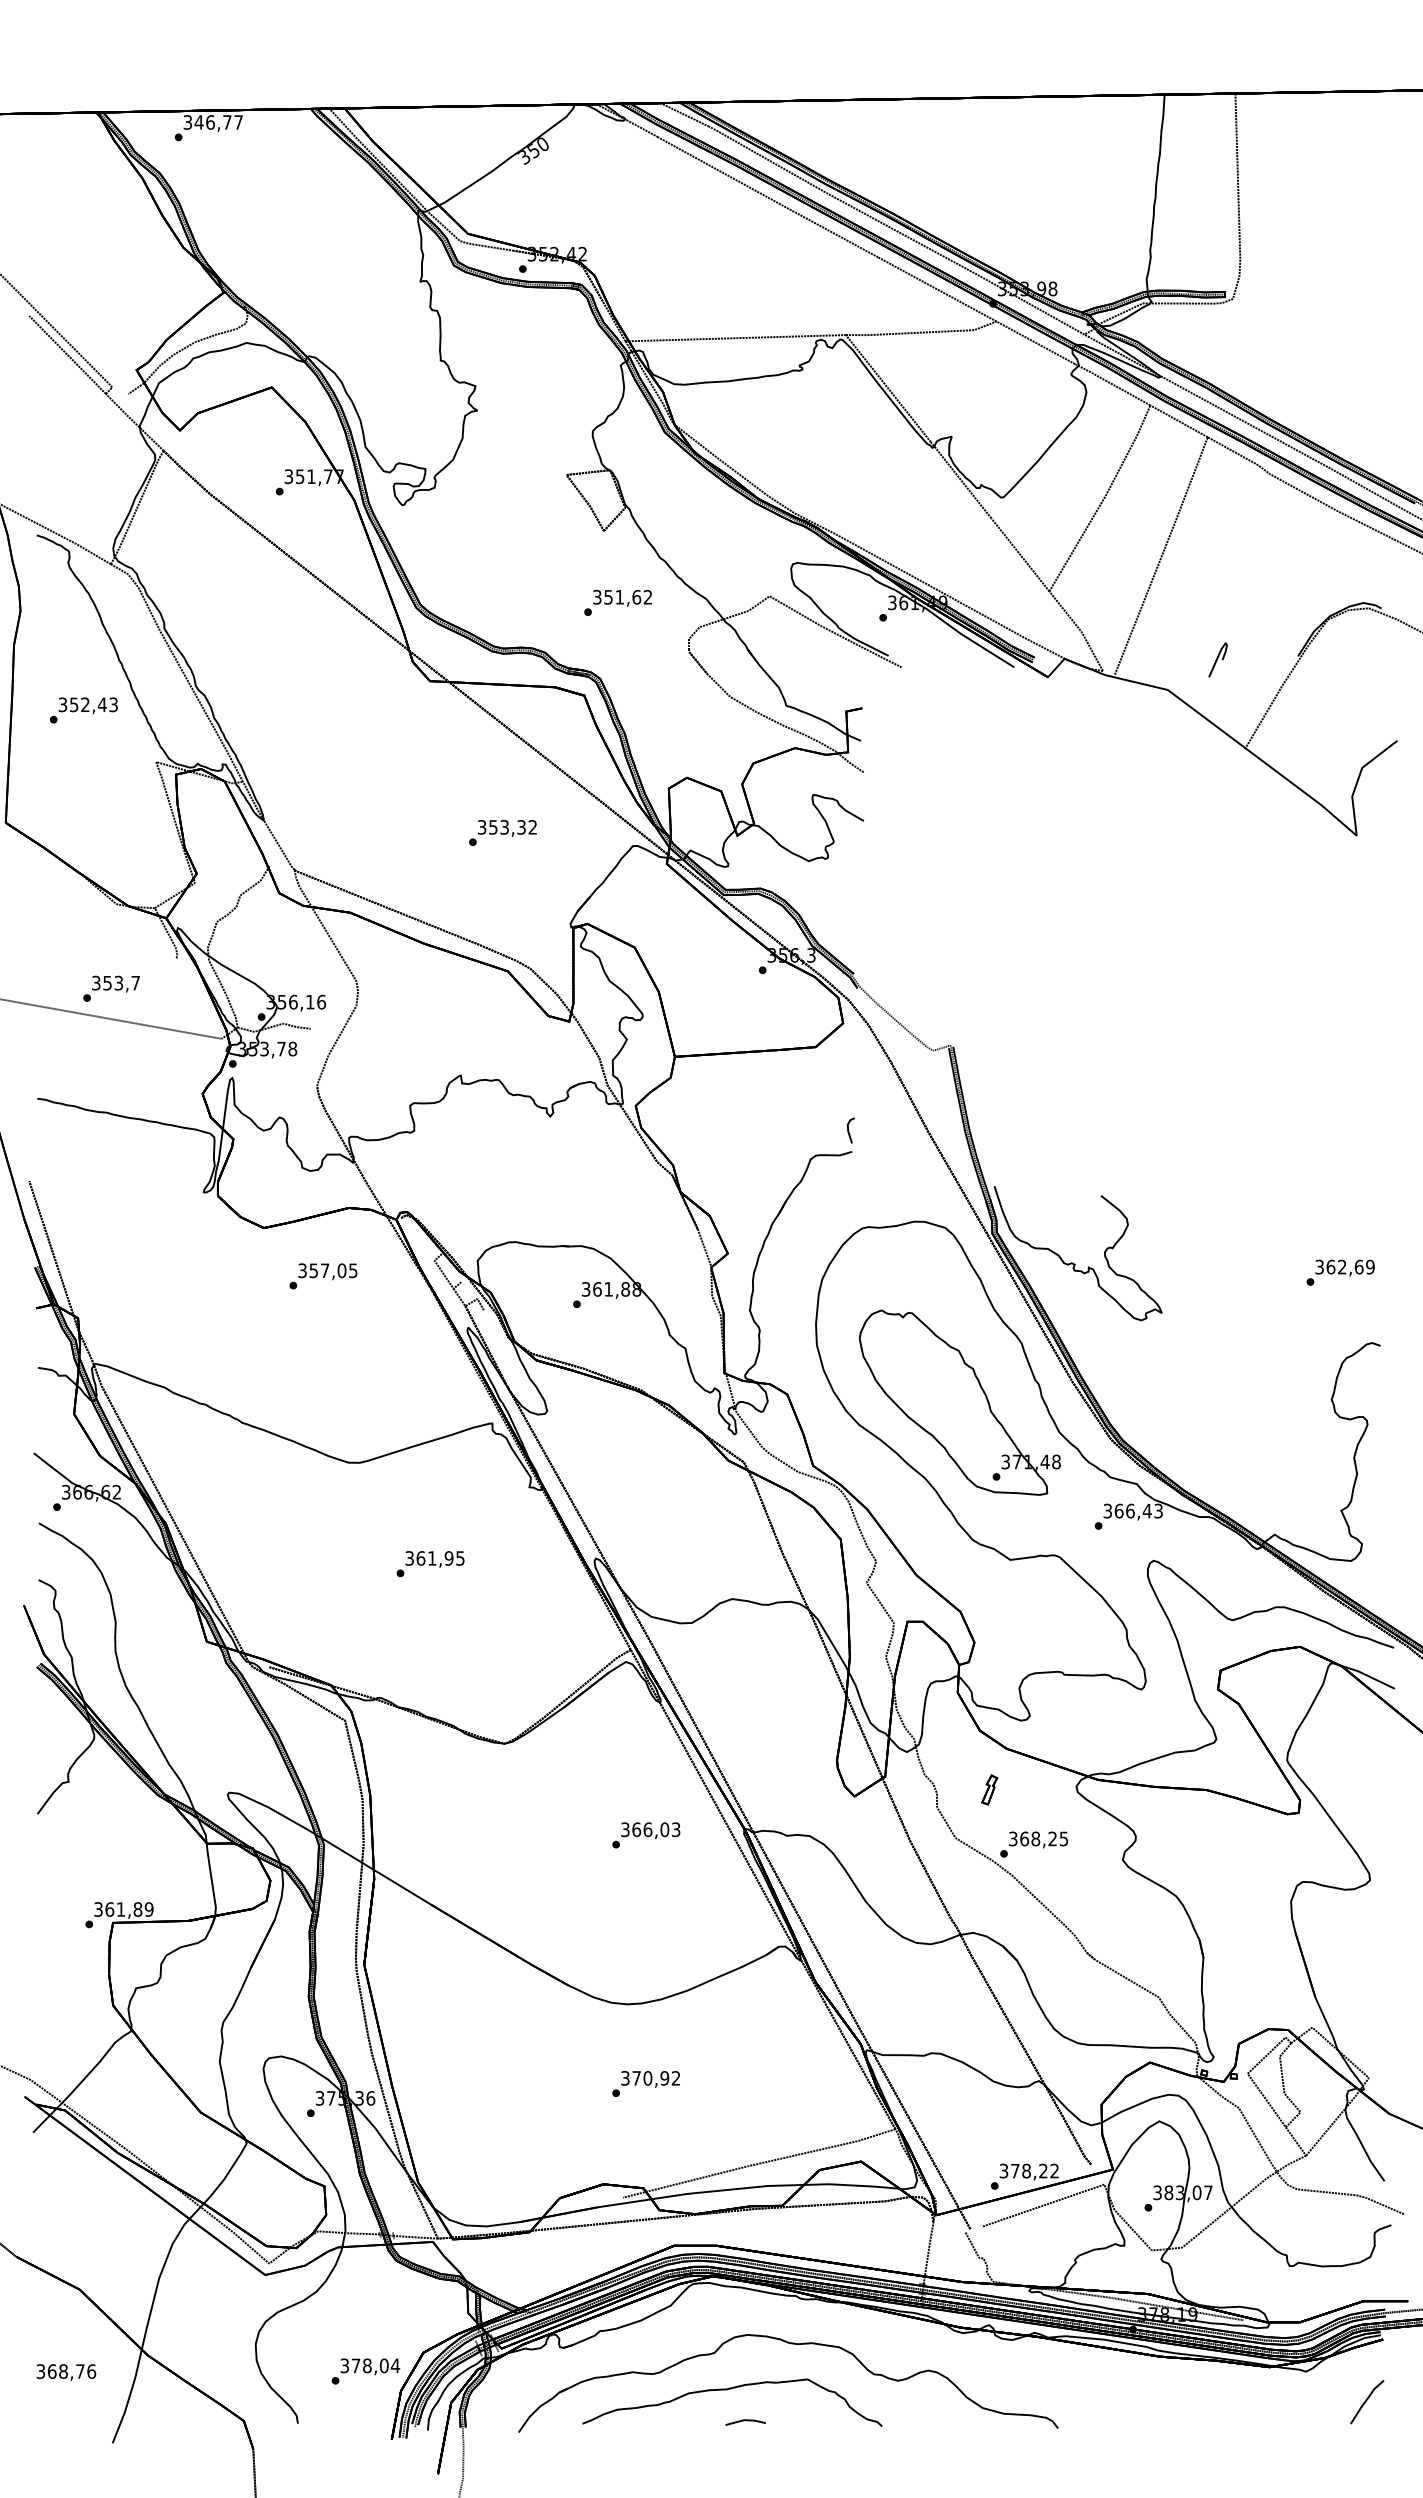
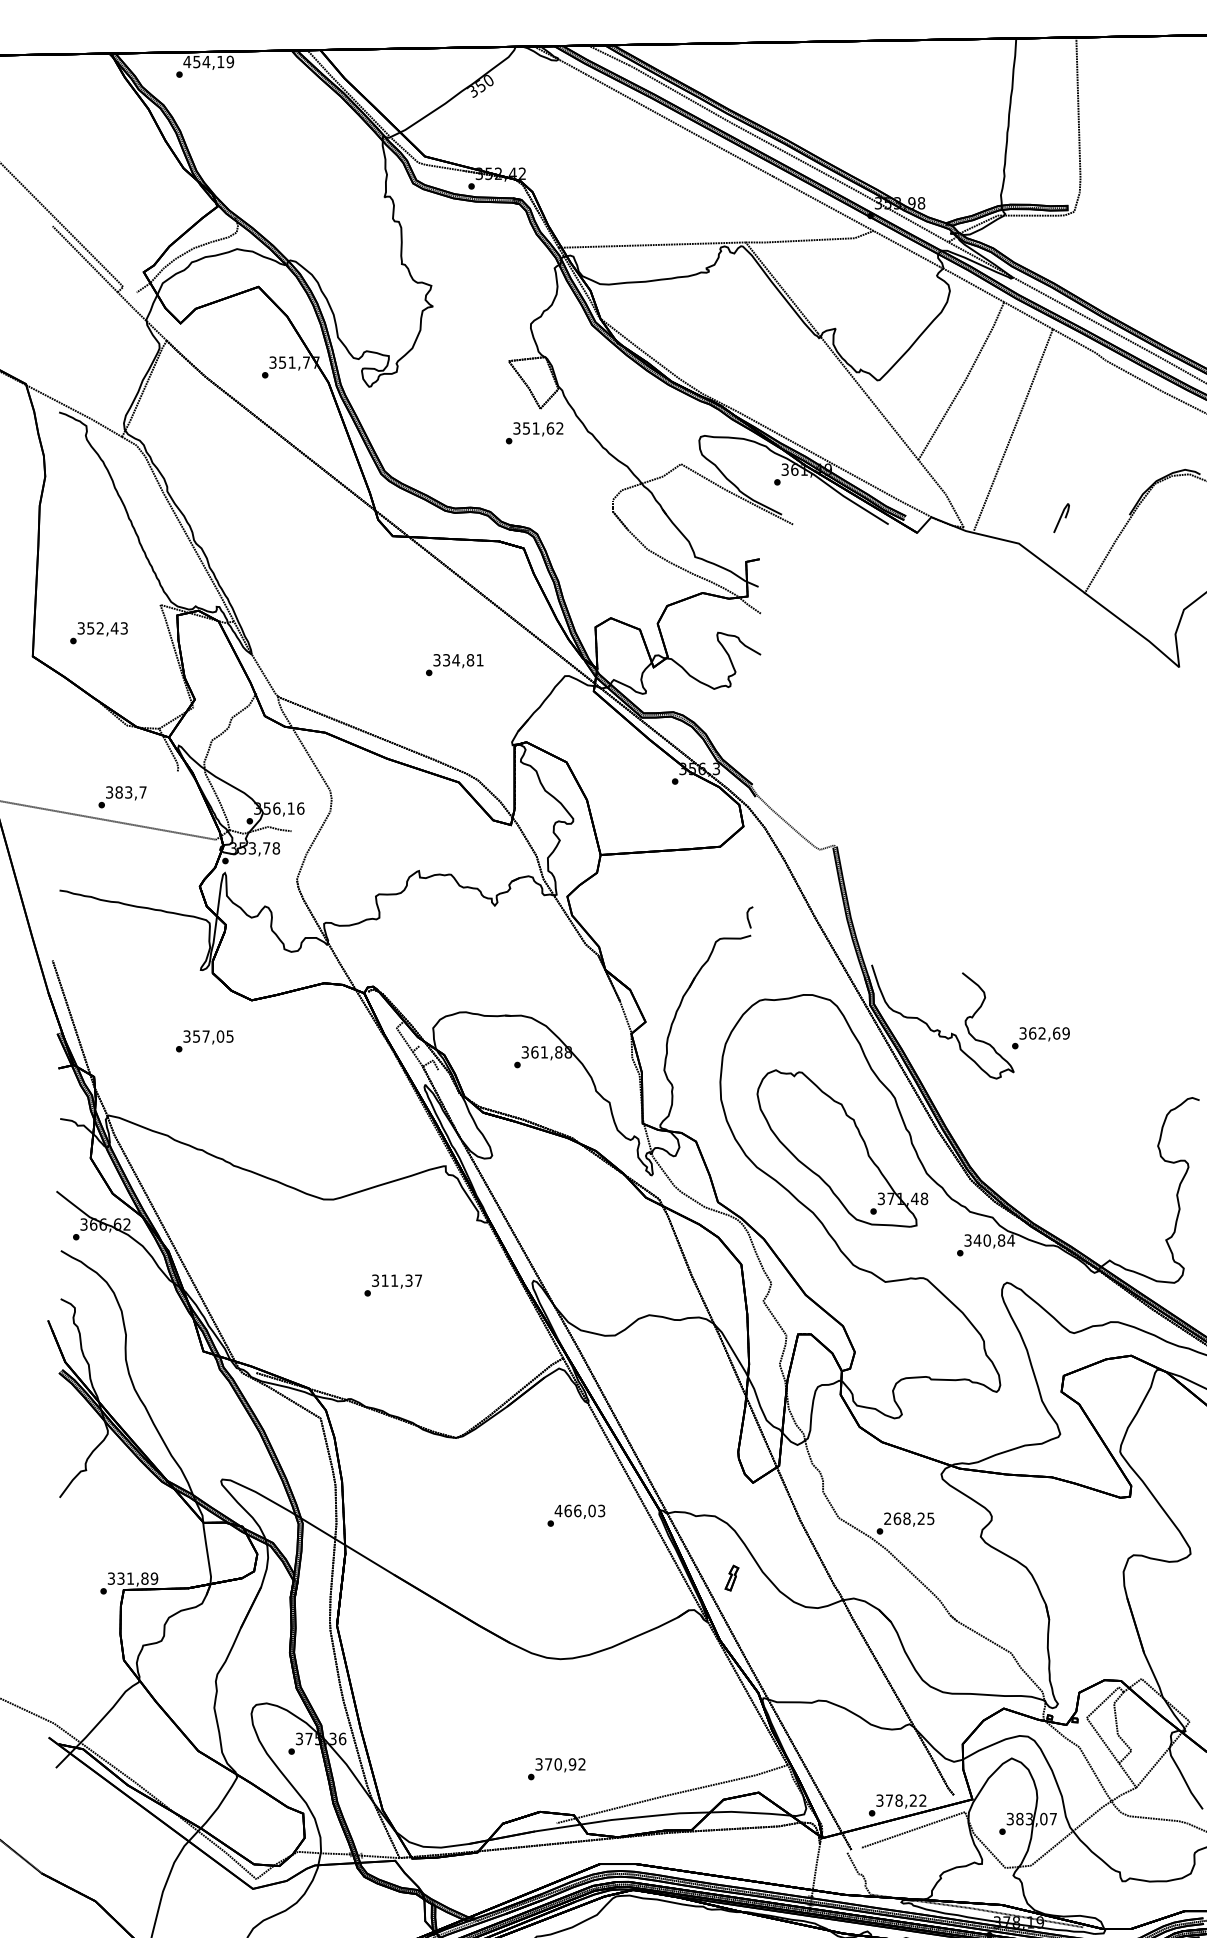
text: (212, 122) -> (208, 62), 346,77 -> 454,19
text: (617, 602) -> (534, 432), moved
text: (83, 710) -> (98, 633), moved
text: (512, 827) -> (462, 660), 353,32 -> 334,81
text: (107, 982) -> (119, 791), 353,7 -> 383,7
text: (1340, 1272) -> (1040, 1038), moved
text: (323, 1276) -> (204, 1041), moved
text: (1138, 1510) -> (994, 1240), 366,43 -> 340,84
text: (440, 1558) -> (401, 1280), 361,95 -> 311,37
part: (989, 1789) -> (731, 1577), moved
text: (624, 1829) -> (557, 1510), 366,03 -> 466,03
text: (1013, 1839) -> (888, 1519), 368,25 -> 268,25
text: (109, 1909) -> (120, 1578), 361,89 -> 331,89
text: (645, 2083) -> (556, 1768), moved

